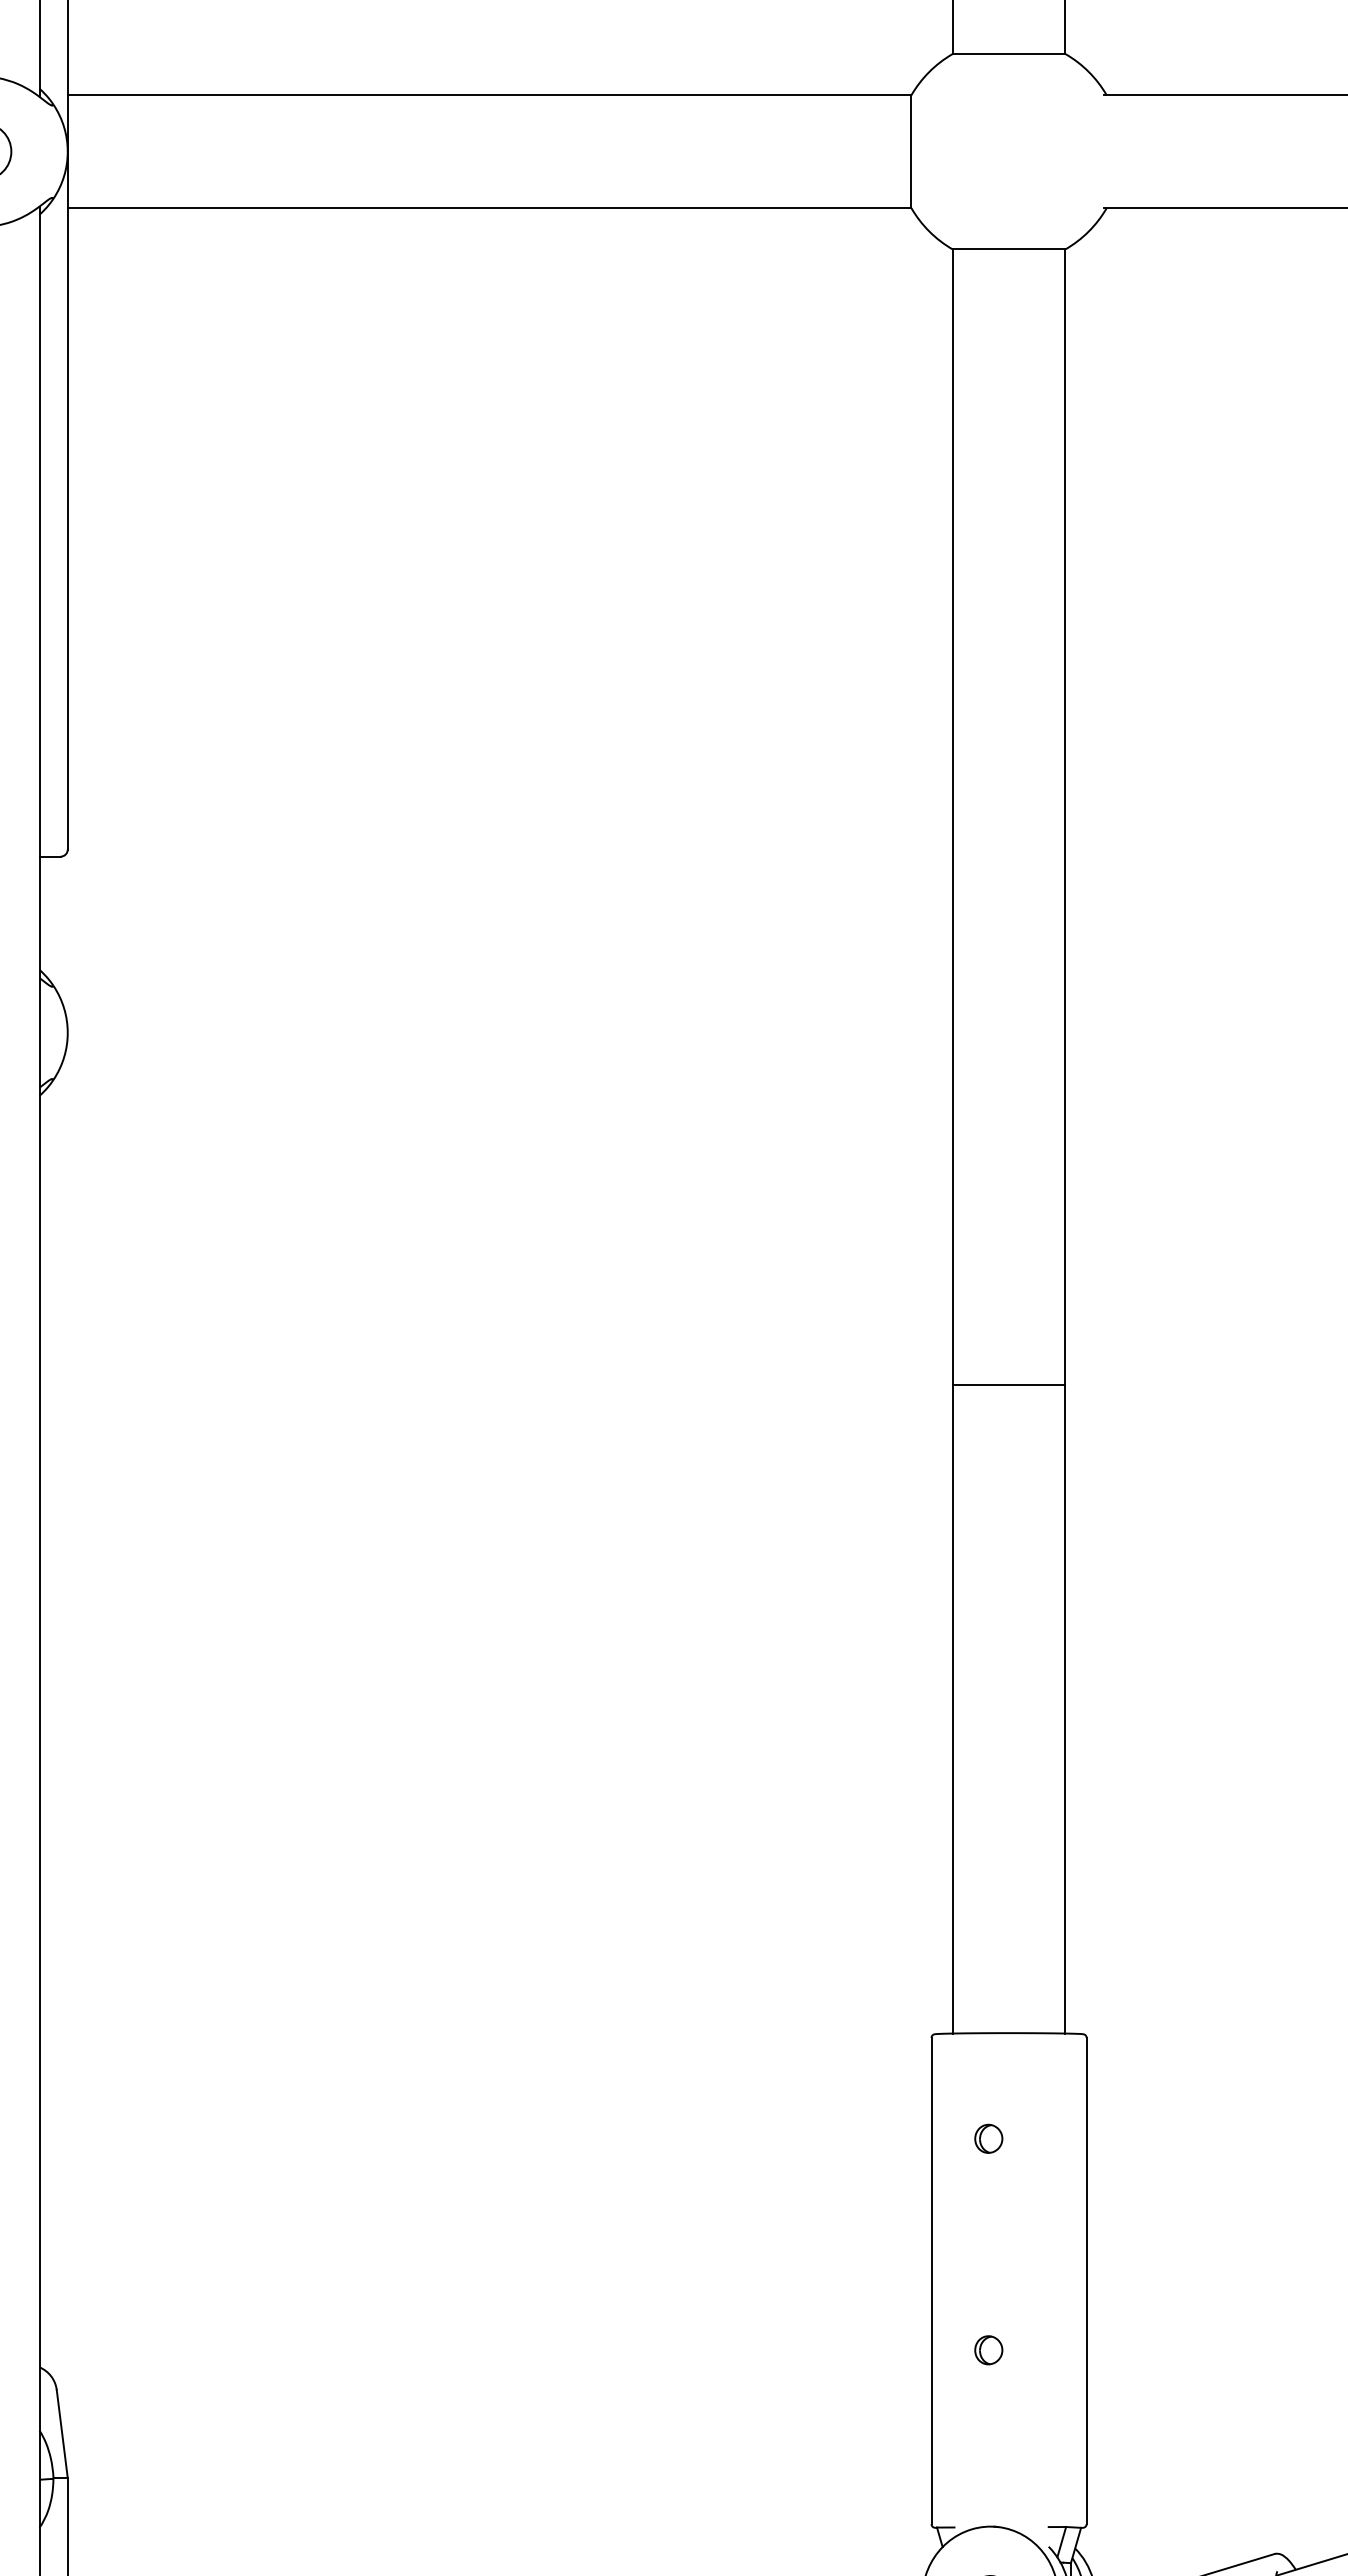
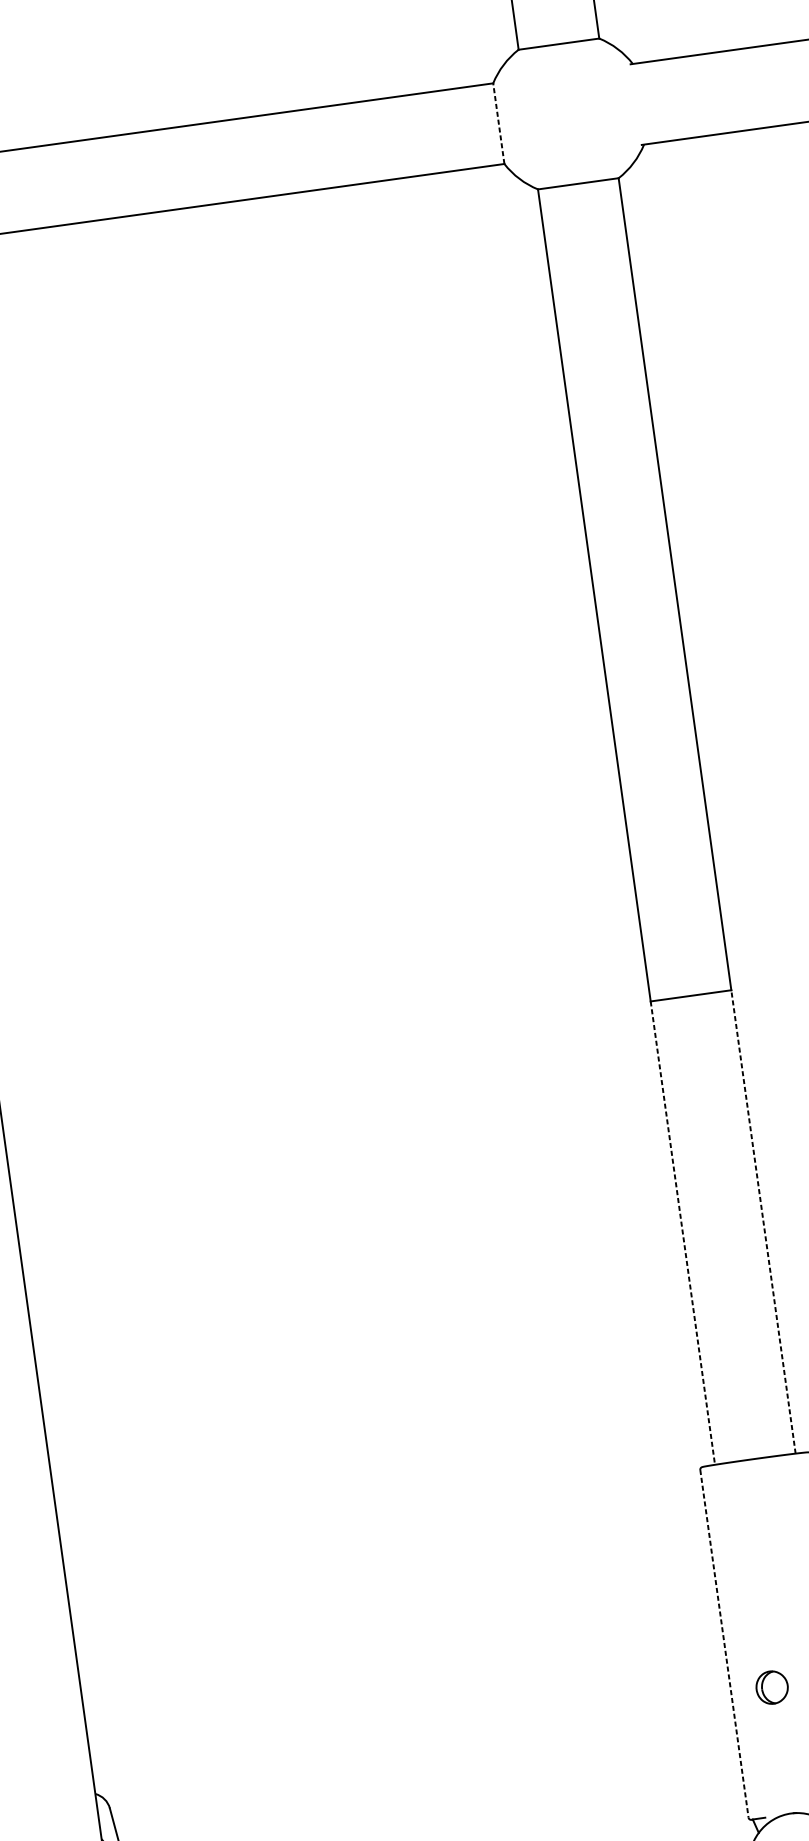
line: (911, 151) -> (498, 123), solid -> dashed
line: (1065, 1708) -> (763, 1221), solid -> dashed
line: (952, 1709) -> (682, 1233), solid -> dashed
part: (988, 2138) -> (751, 1536), removed
line: (931, 2281) -> (724, 1644), solid -> dashed
part: (988, 2350) -> (772, 1687), size x1.6

